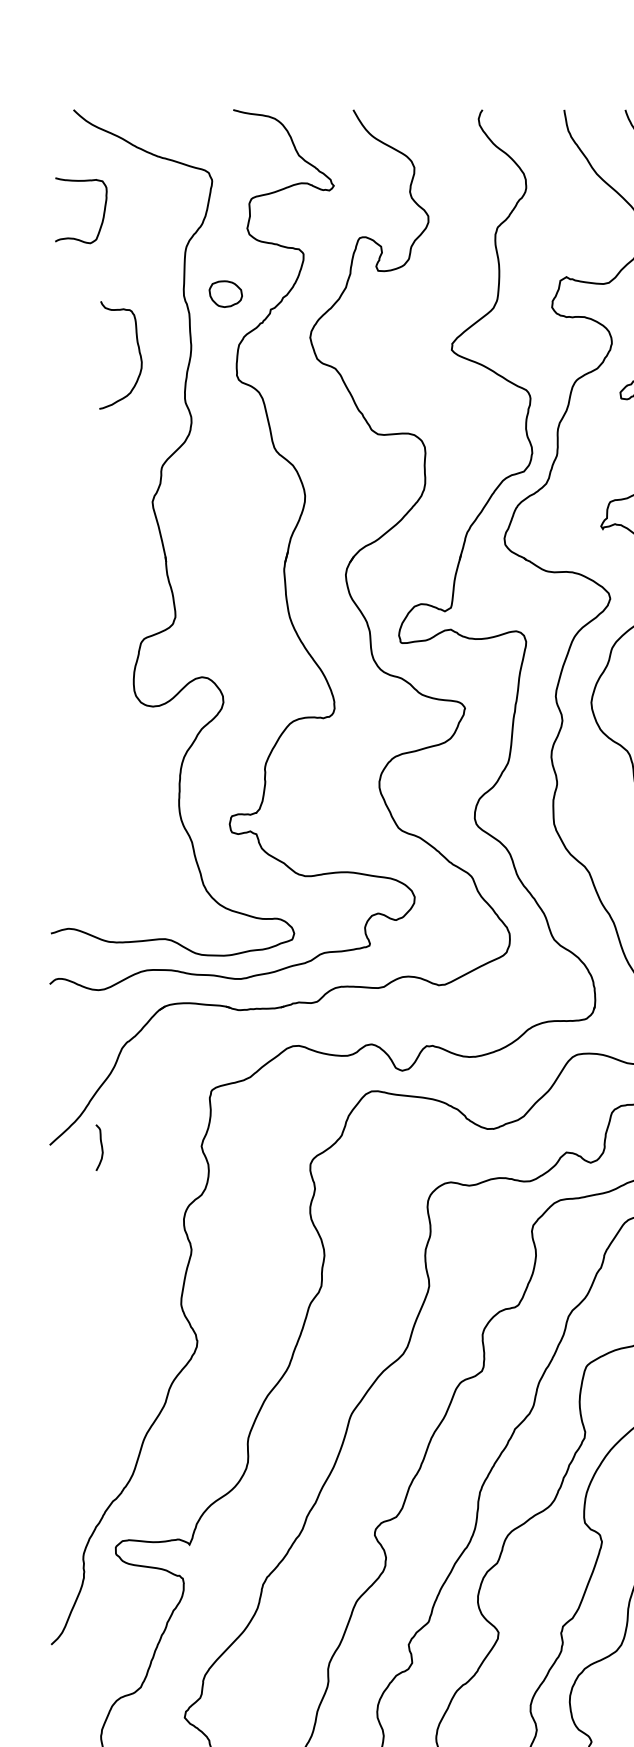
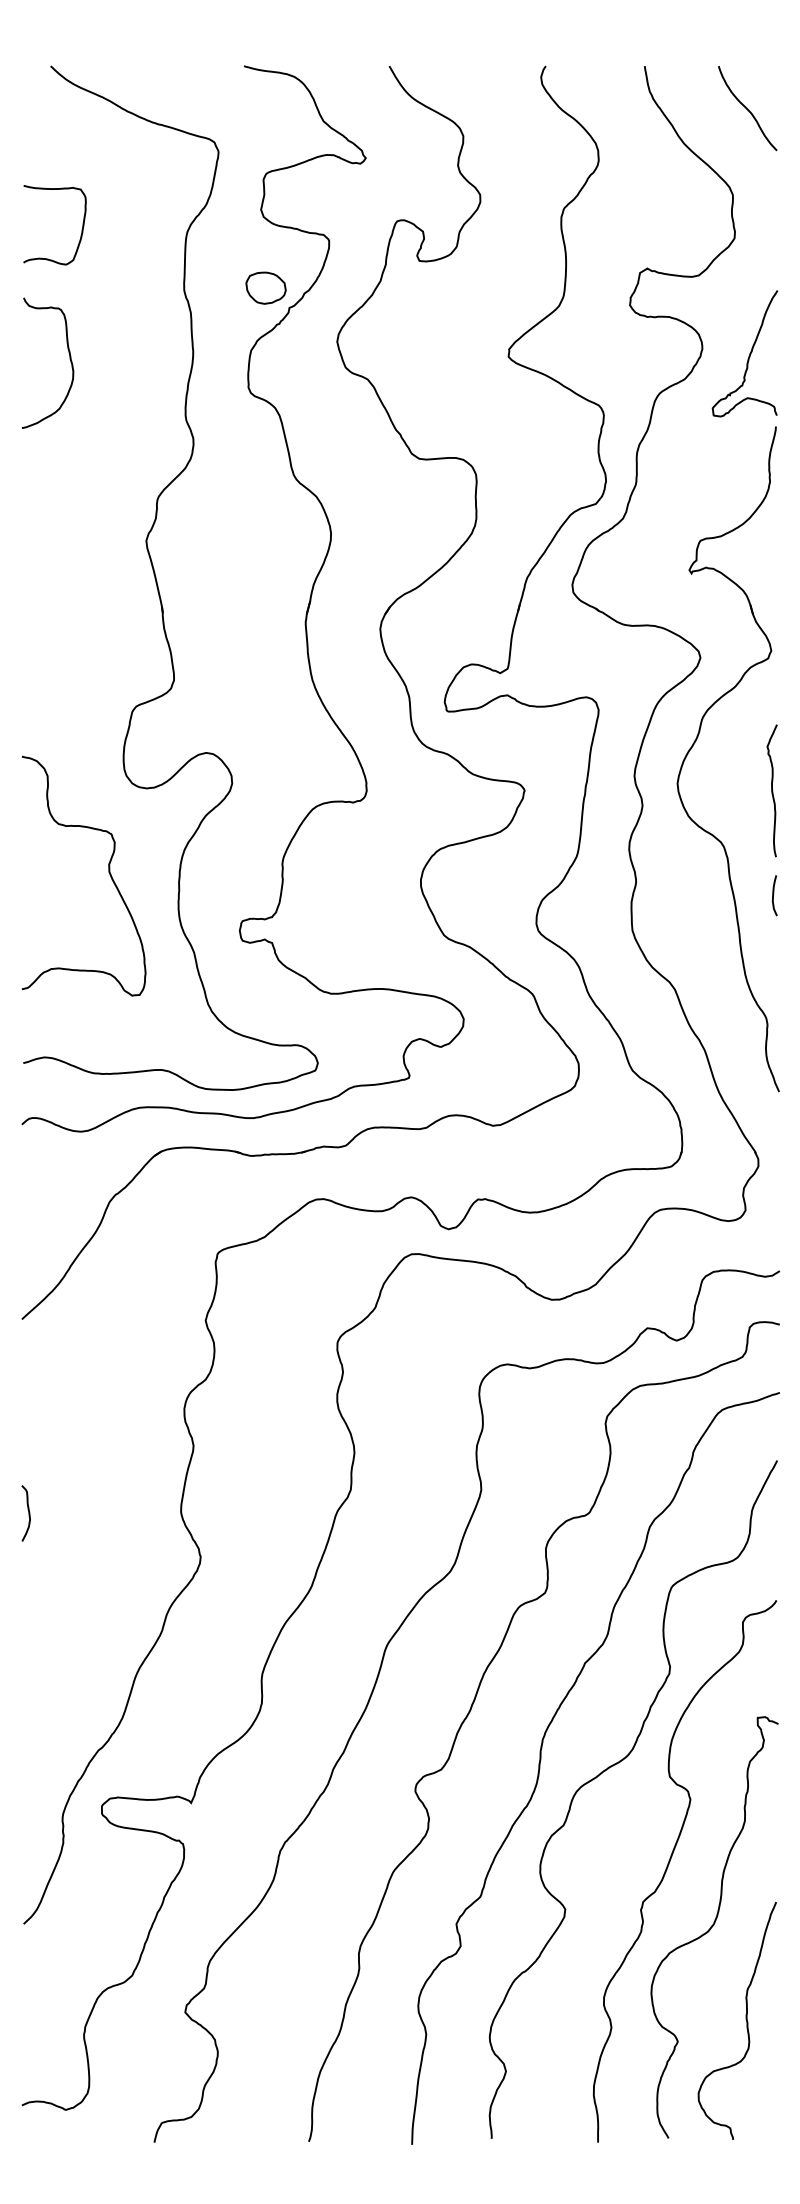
curve: (103, 214) -> (81, 229), moved
part: (225, 293) -> (265, 287), moved
curve: (138, 352) -> (69, 359), moved
curve: (121, 776) -> (108, 872), added
curve: (101, 1147) -> (28, 1513), moved

